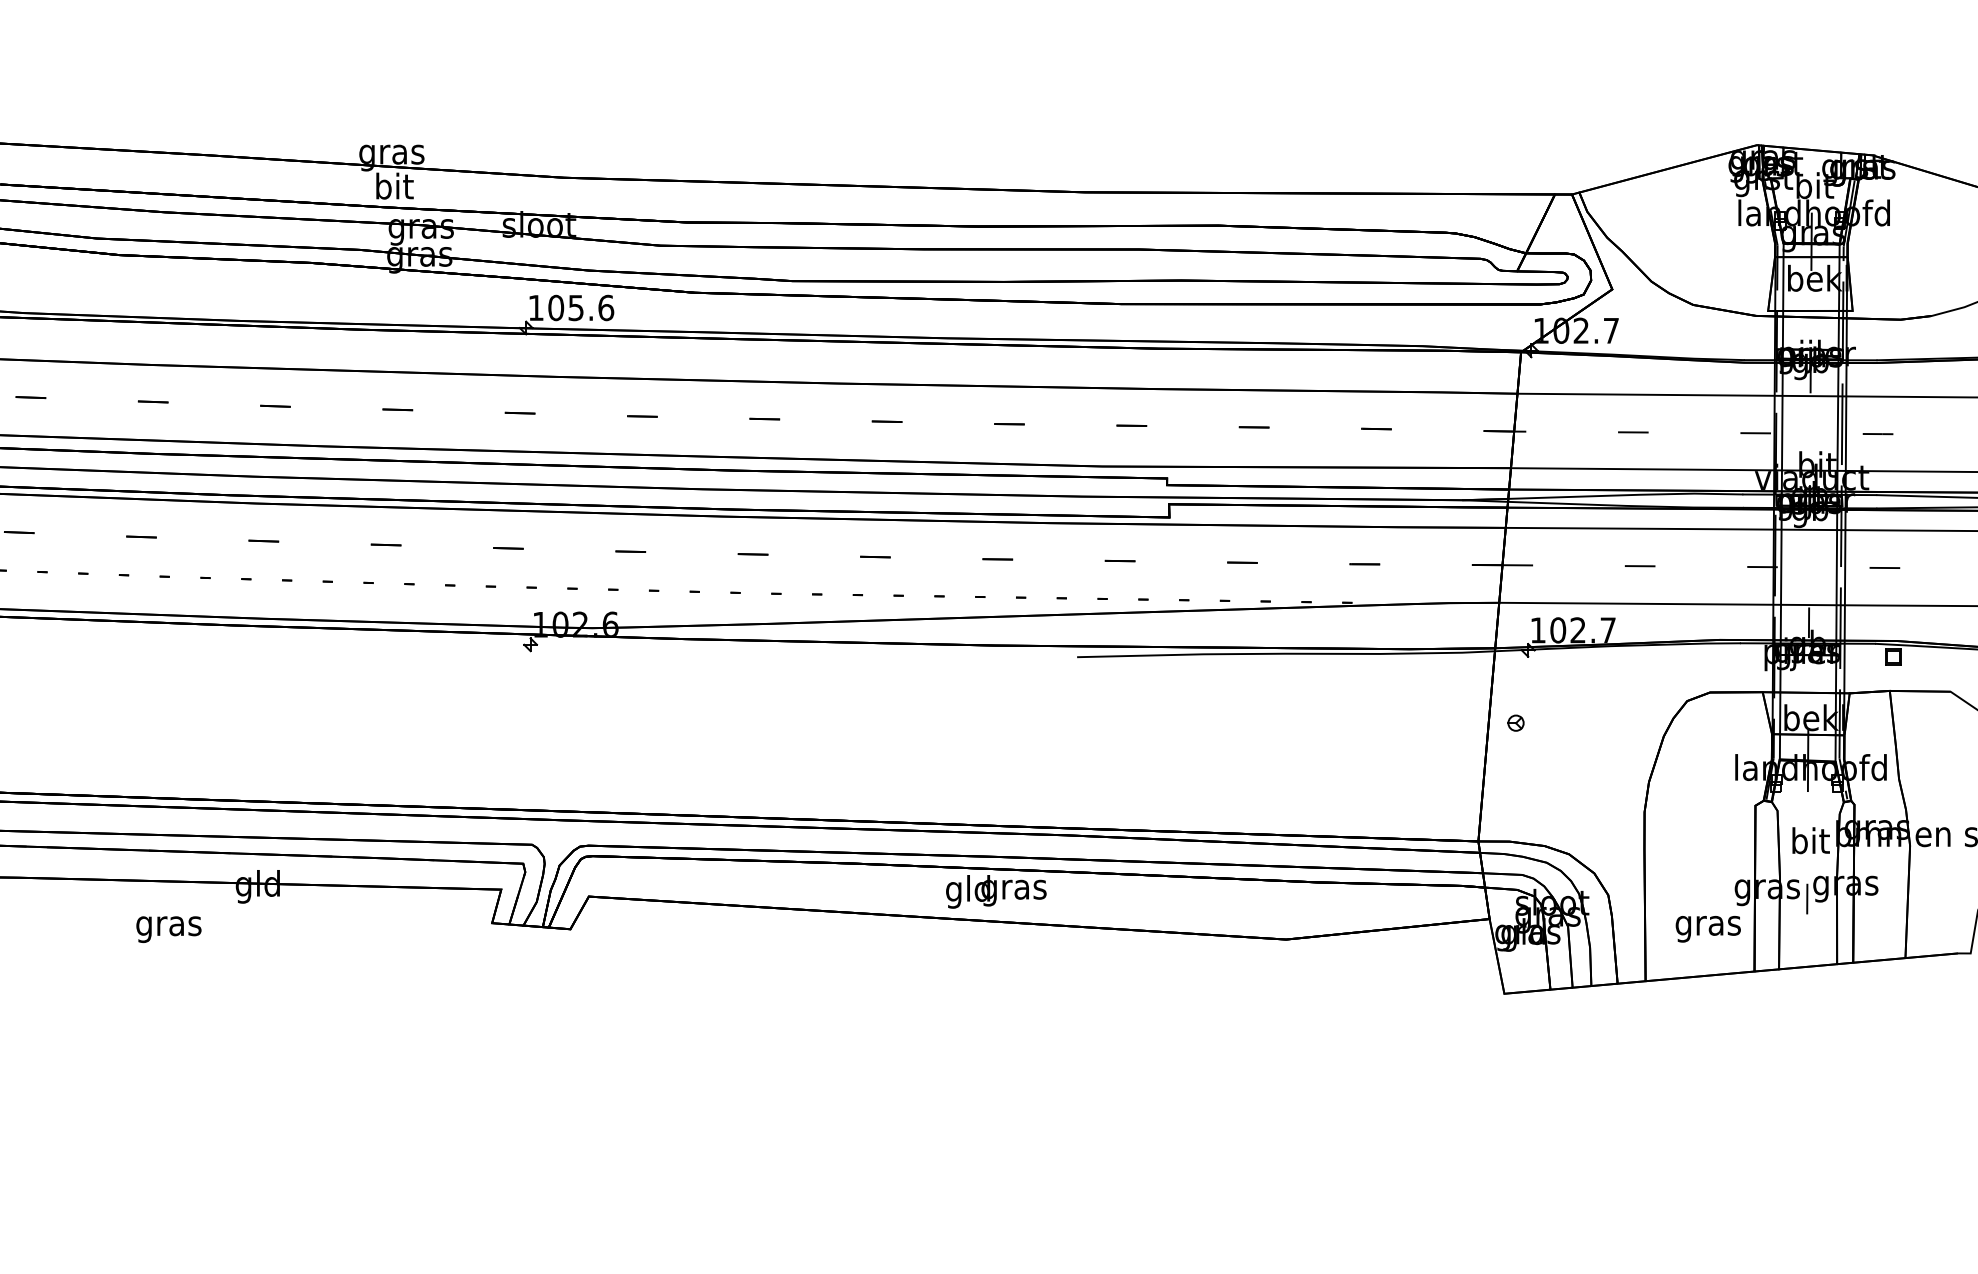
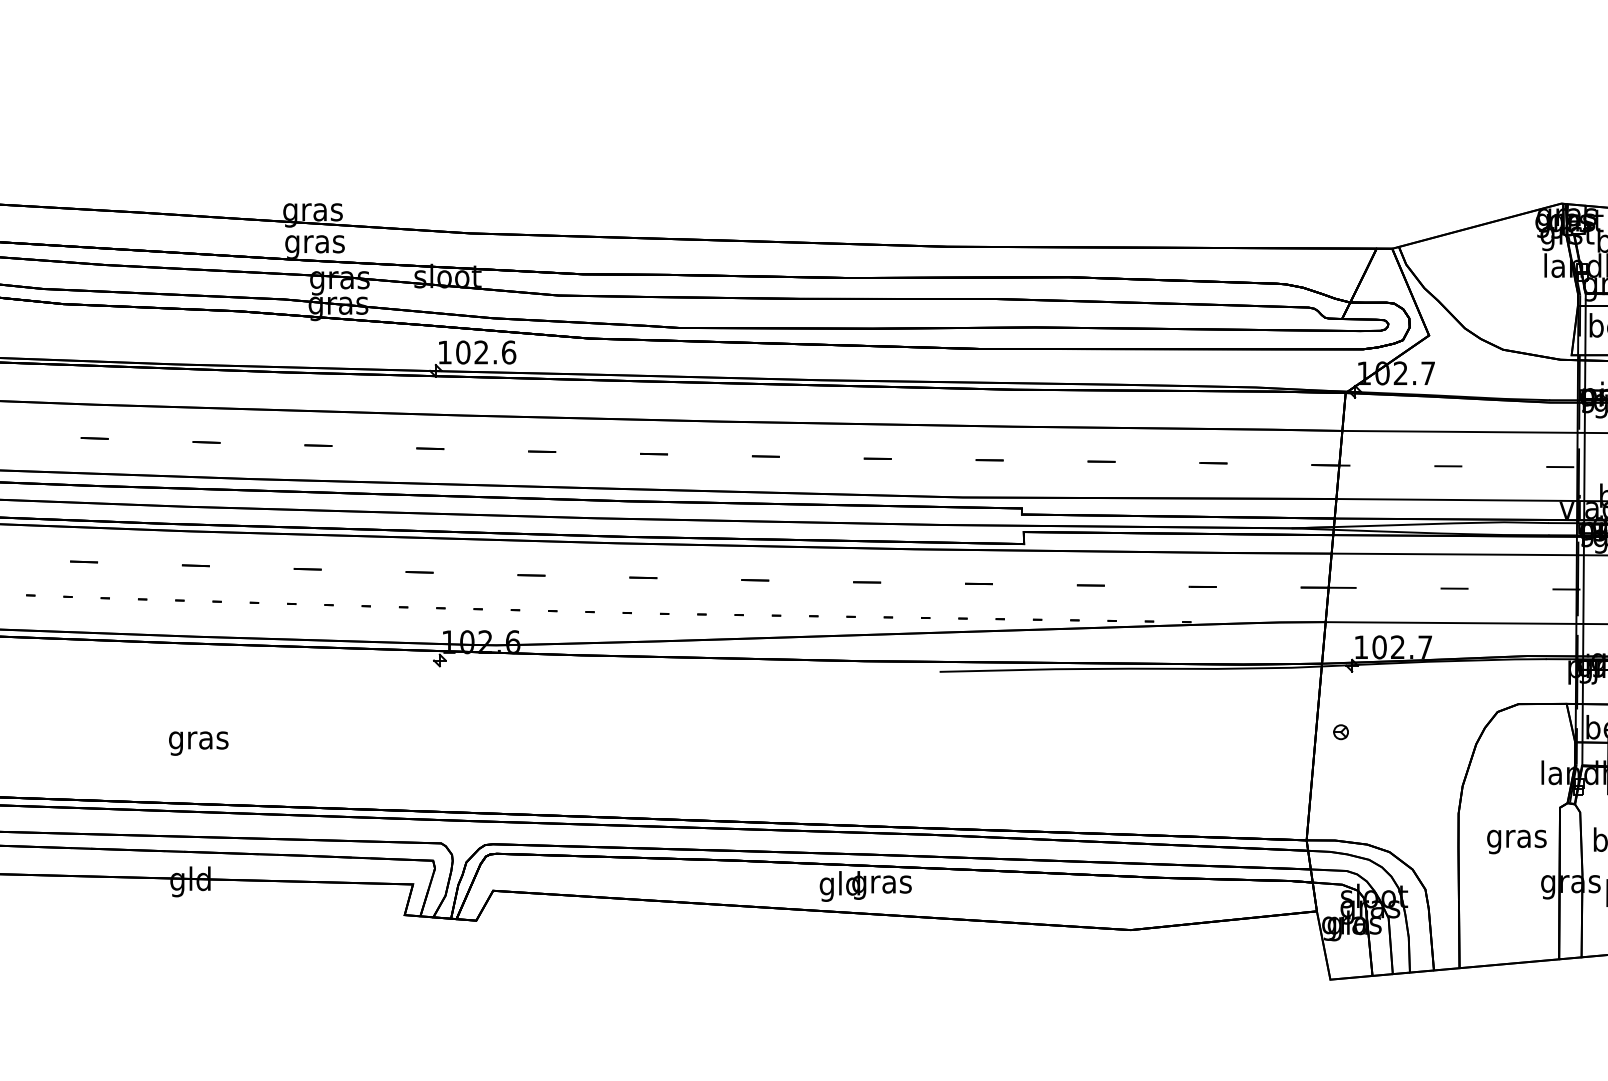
text: (393, 188) -> (314, 243), bit -> gras
text: (575, 307) -> (480, 352), 105.6 -> 102.6
text: (168, 929) -> (198, 743), moved
text: (1707, 929) -> (1516, 842), moved

